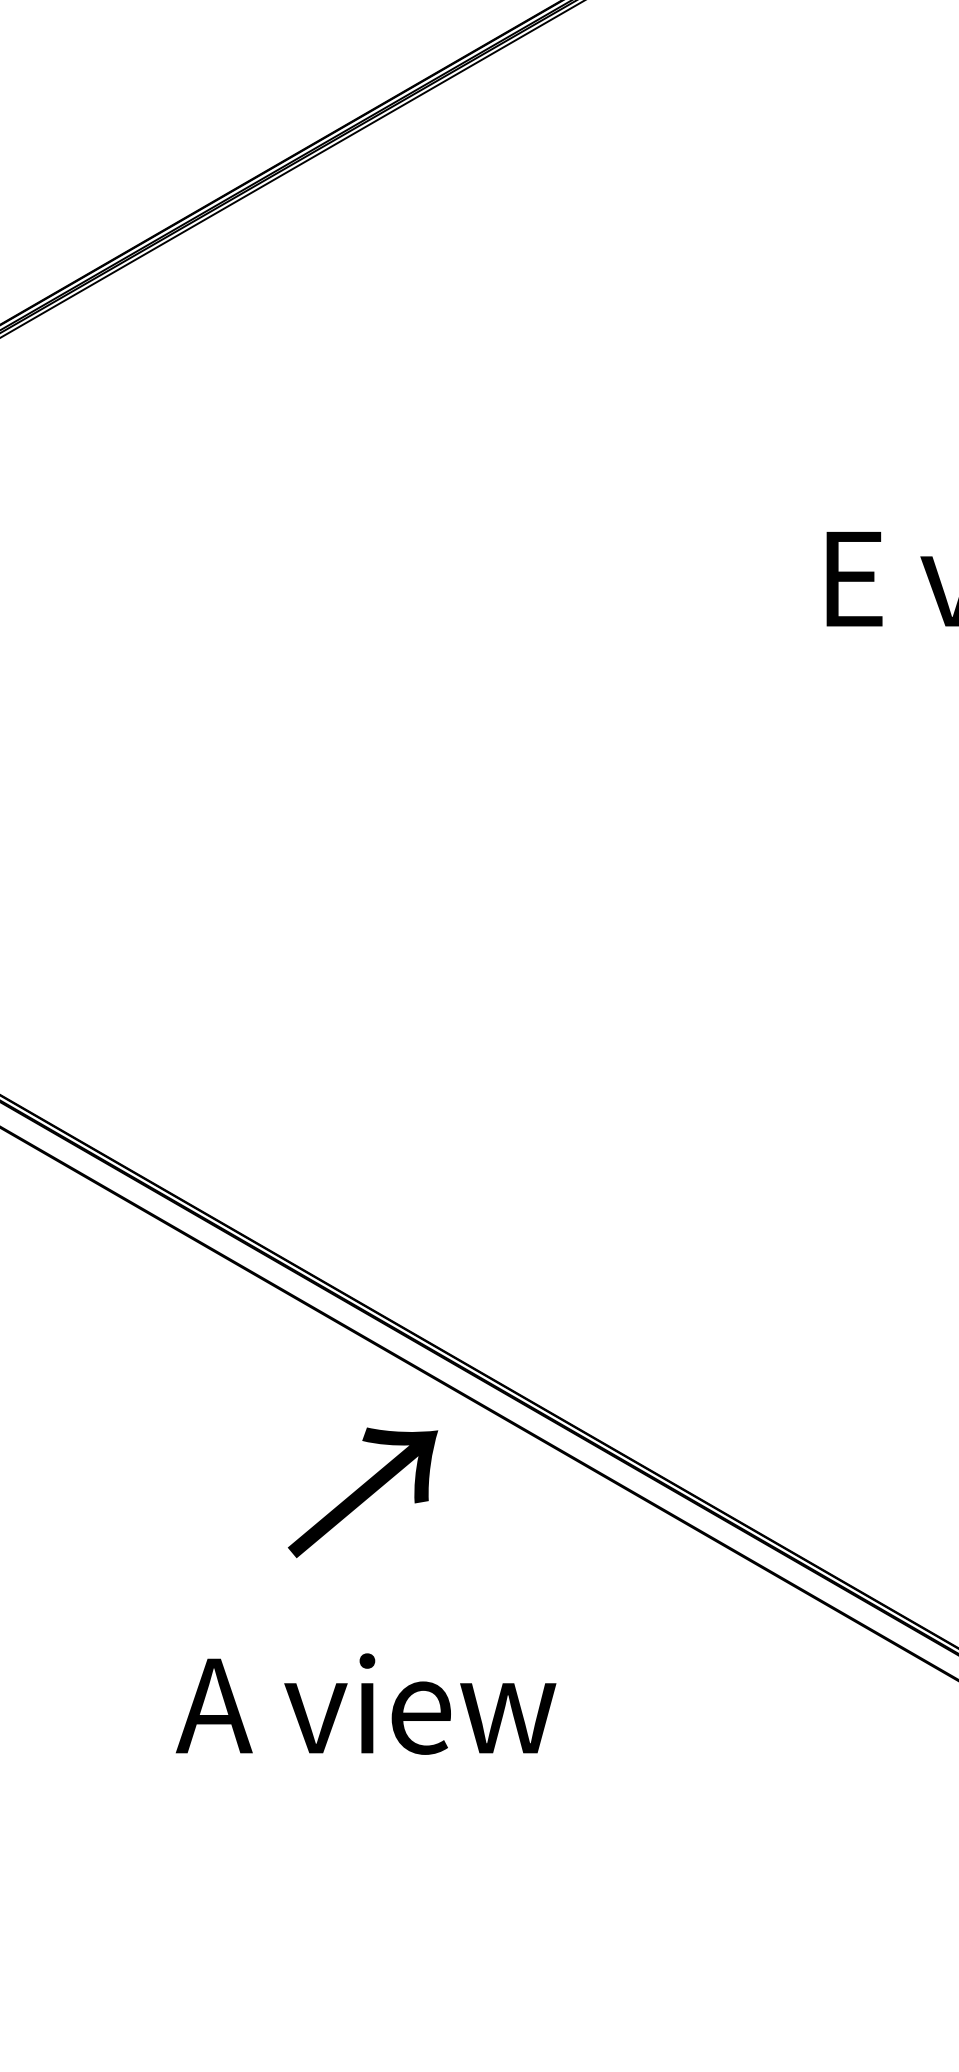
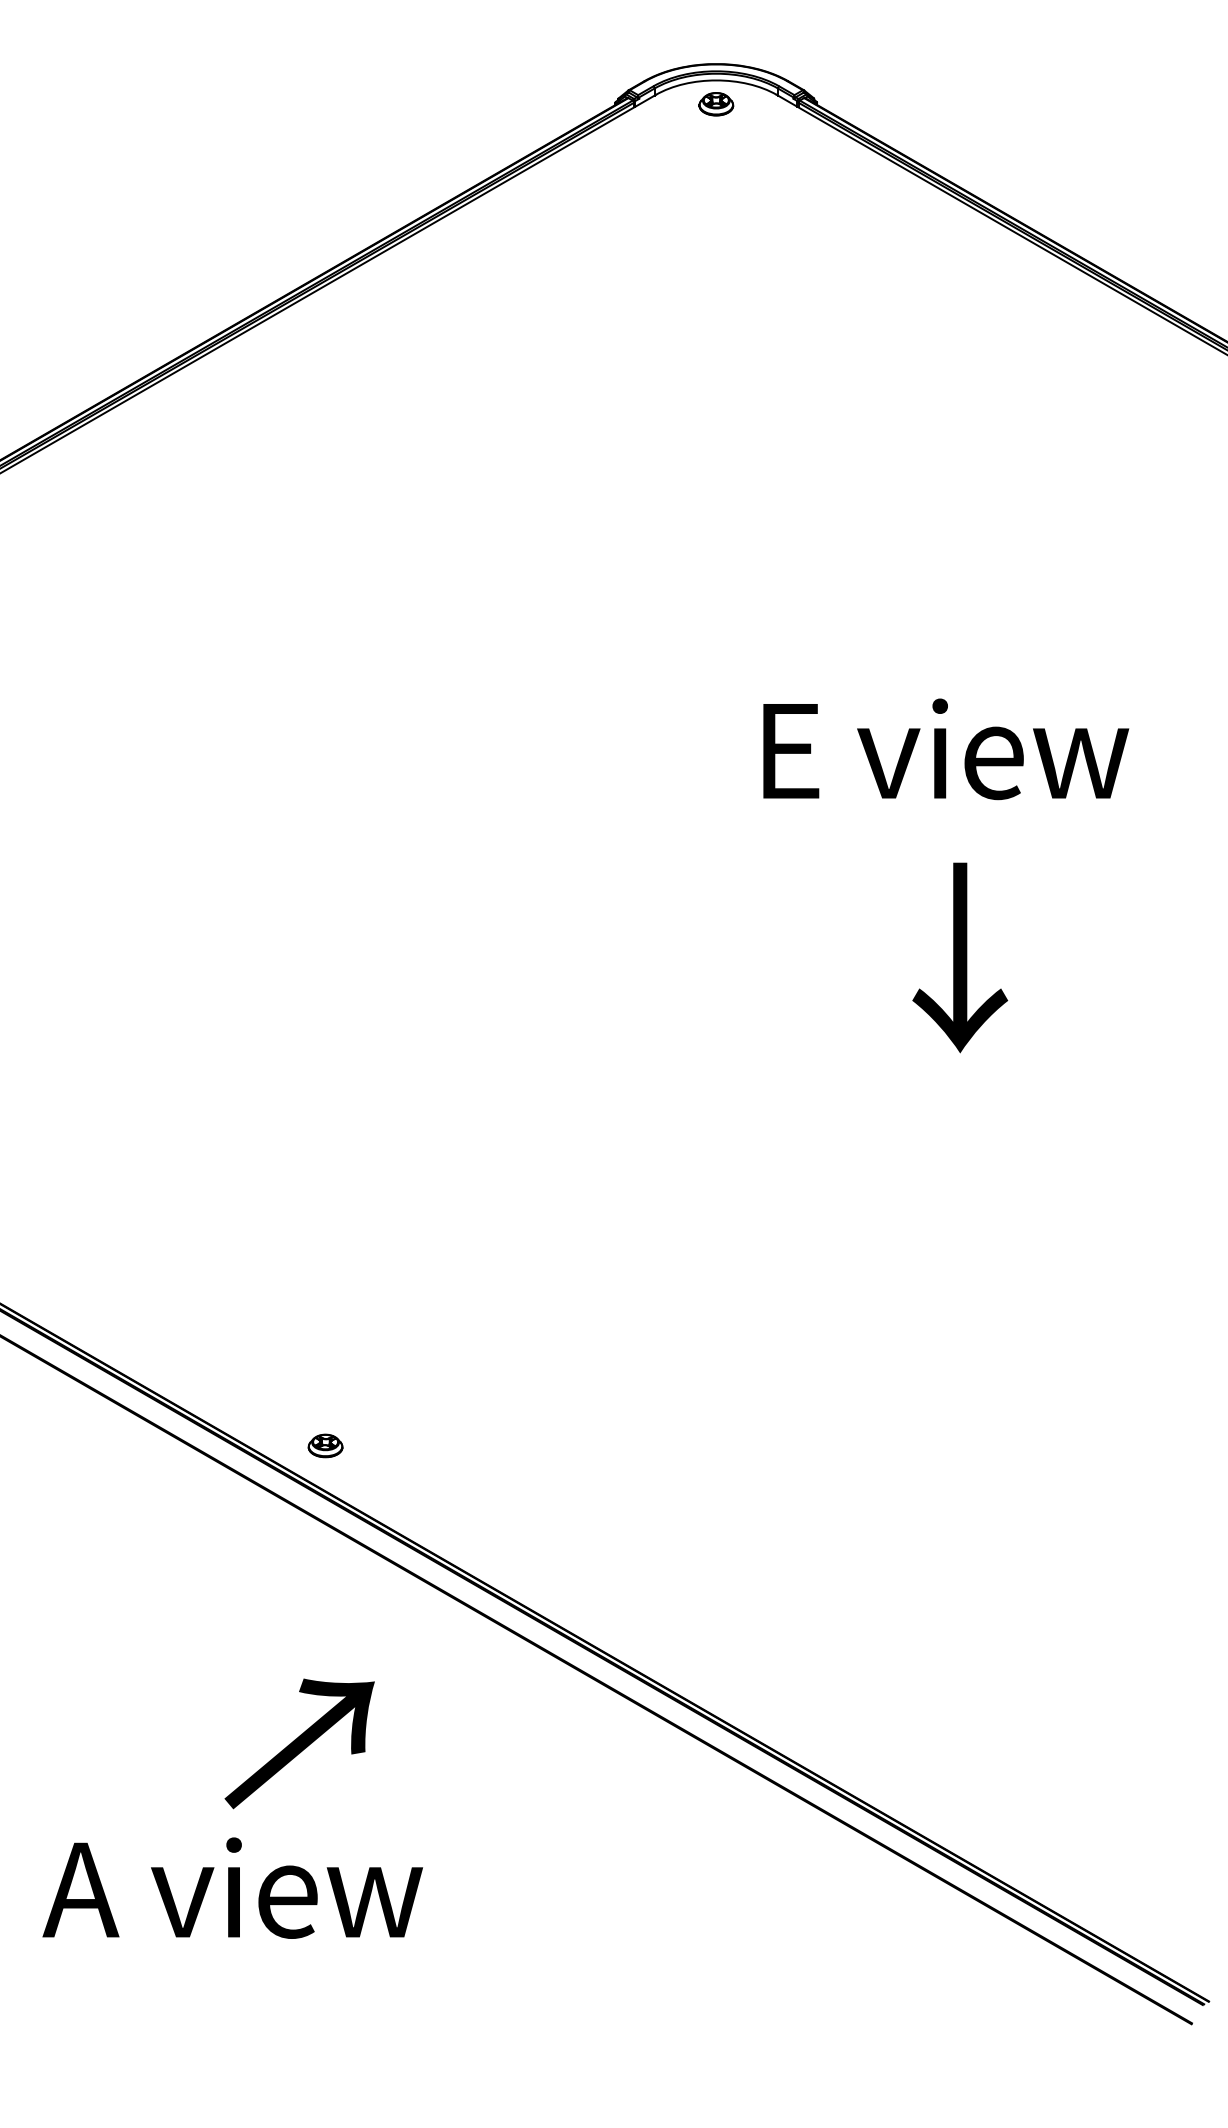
part: (388, 1273) -> (325, 1445), added
text: (362, 1492) -> (299, 1743), moved
text: (365, 1703) -> (232, 1887), moved

